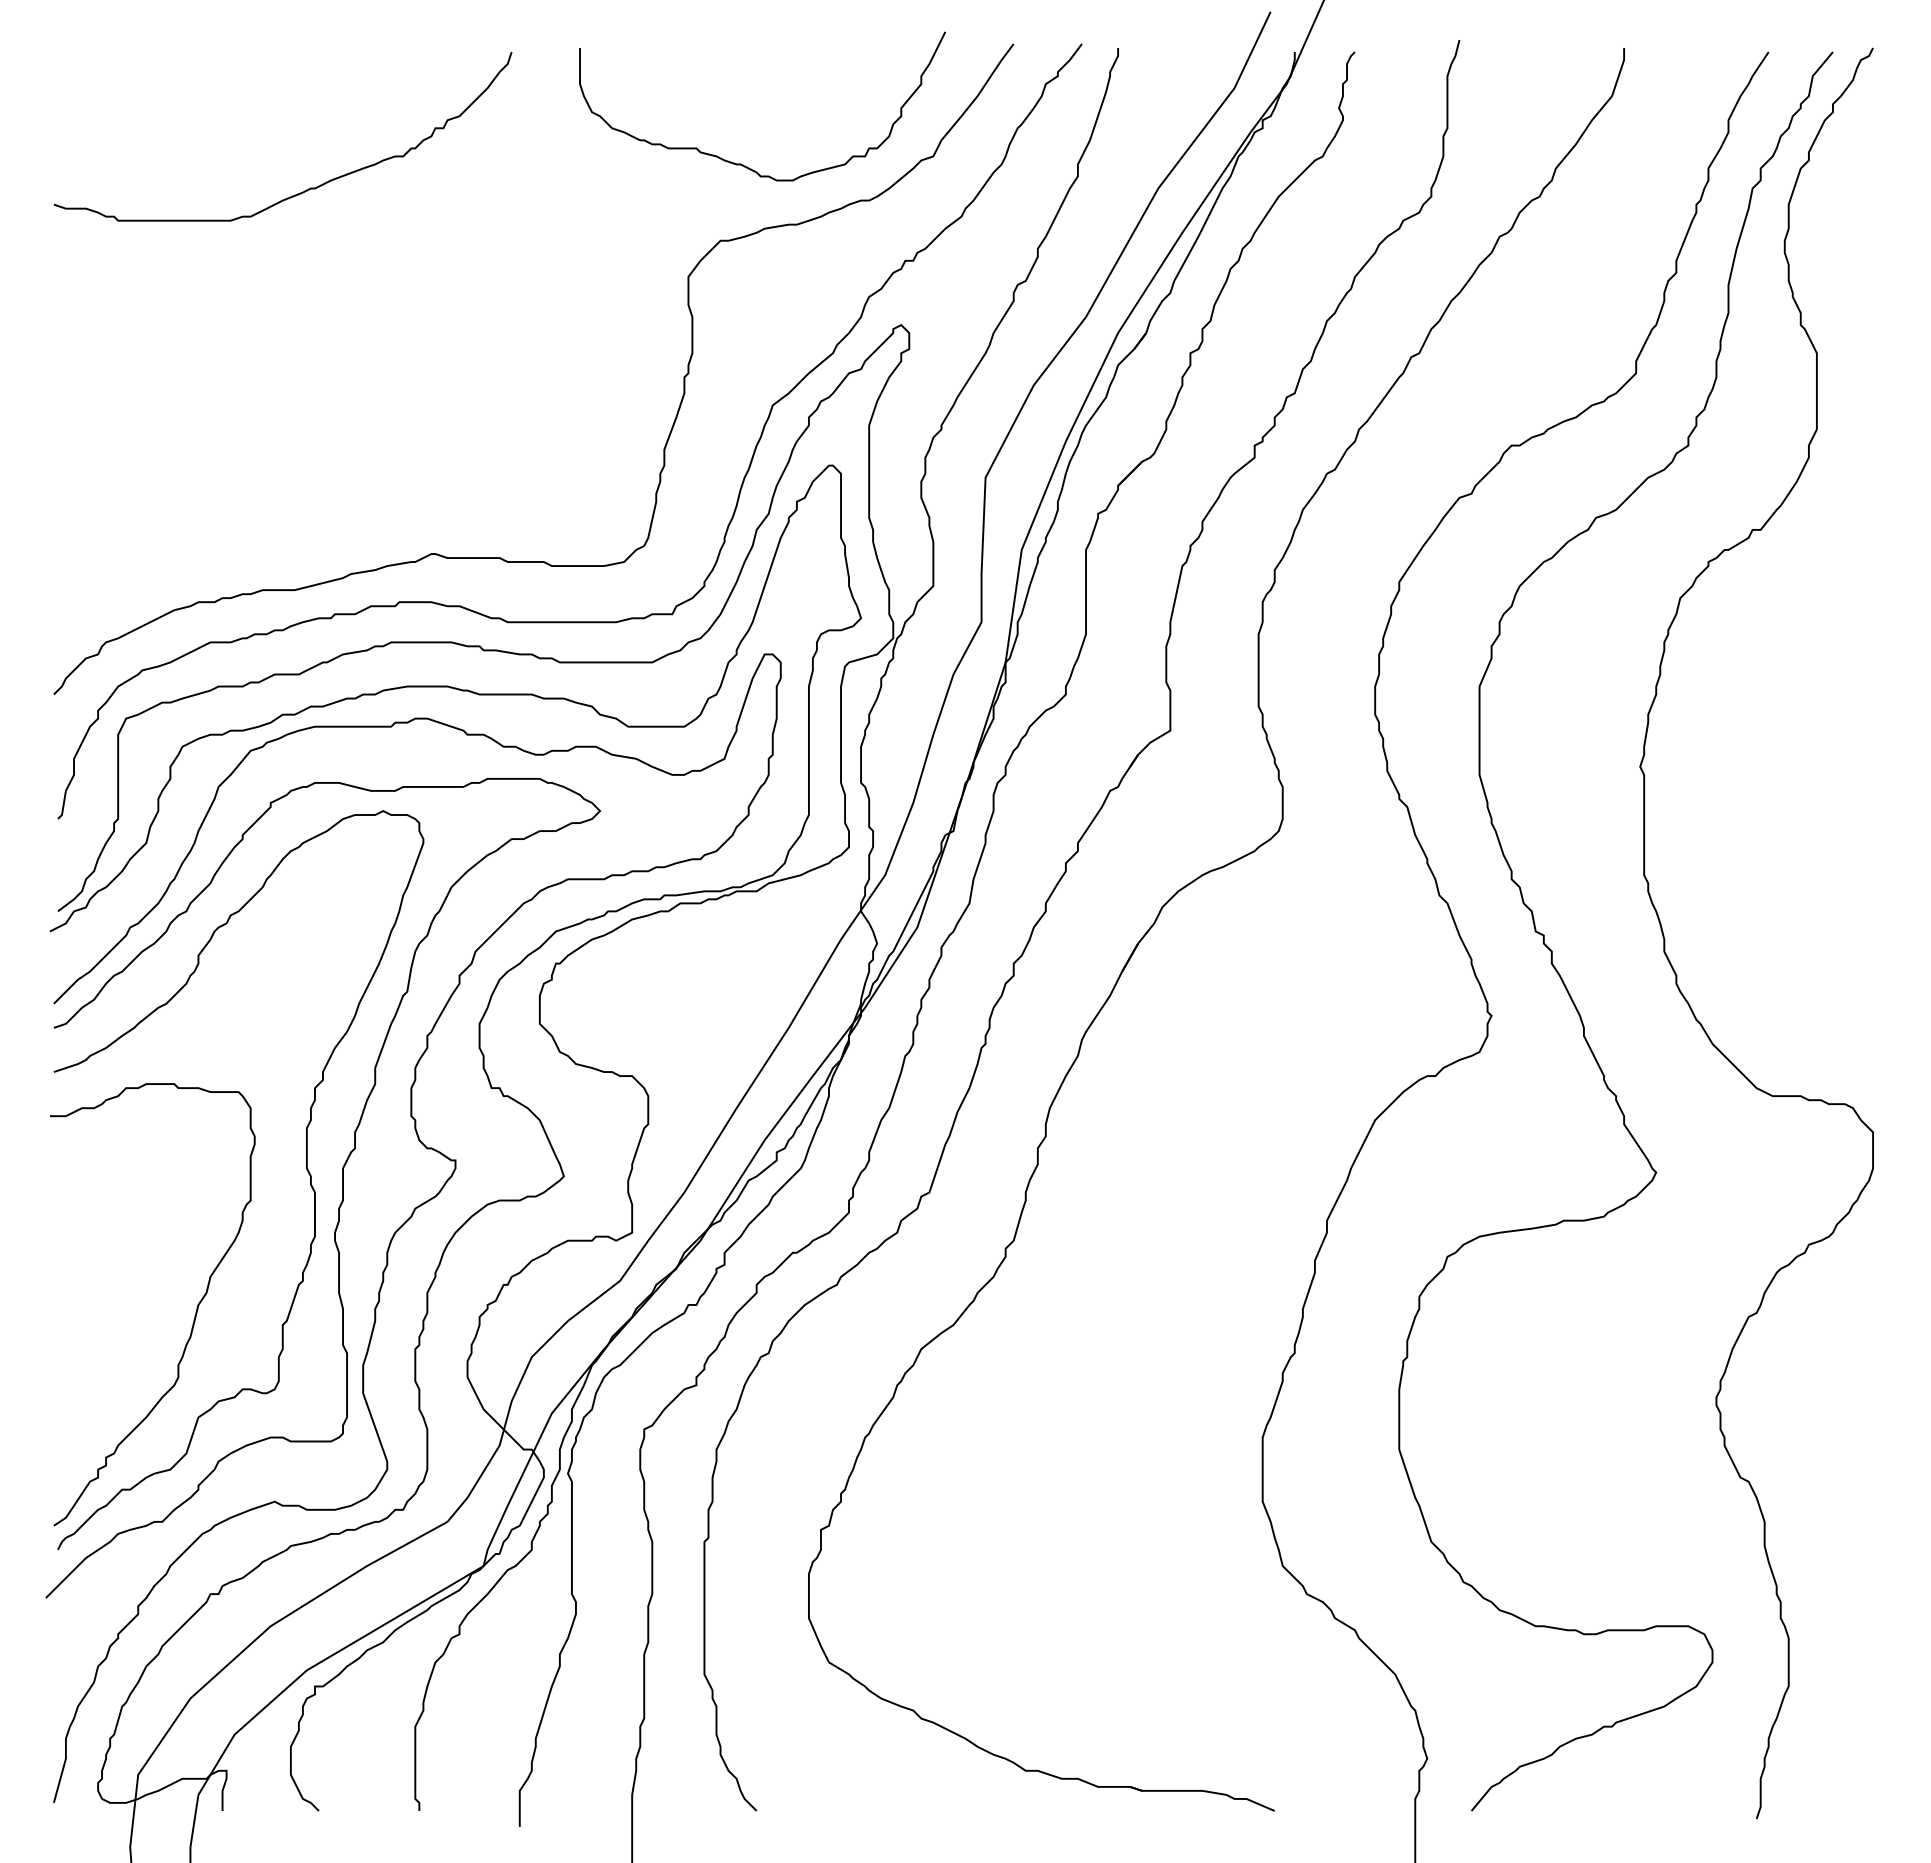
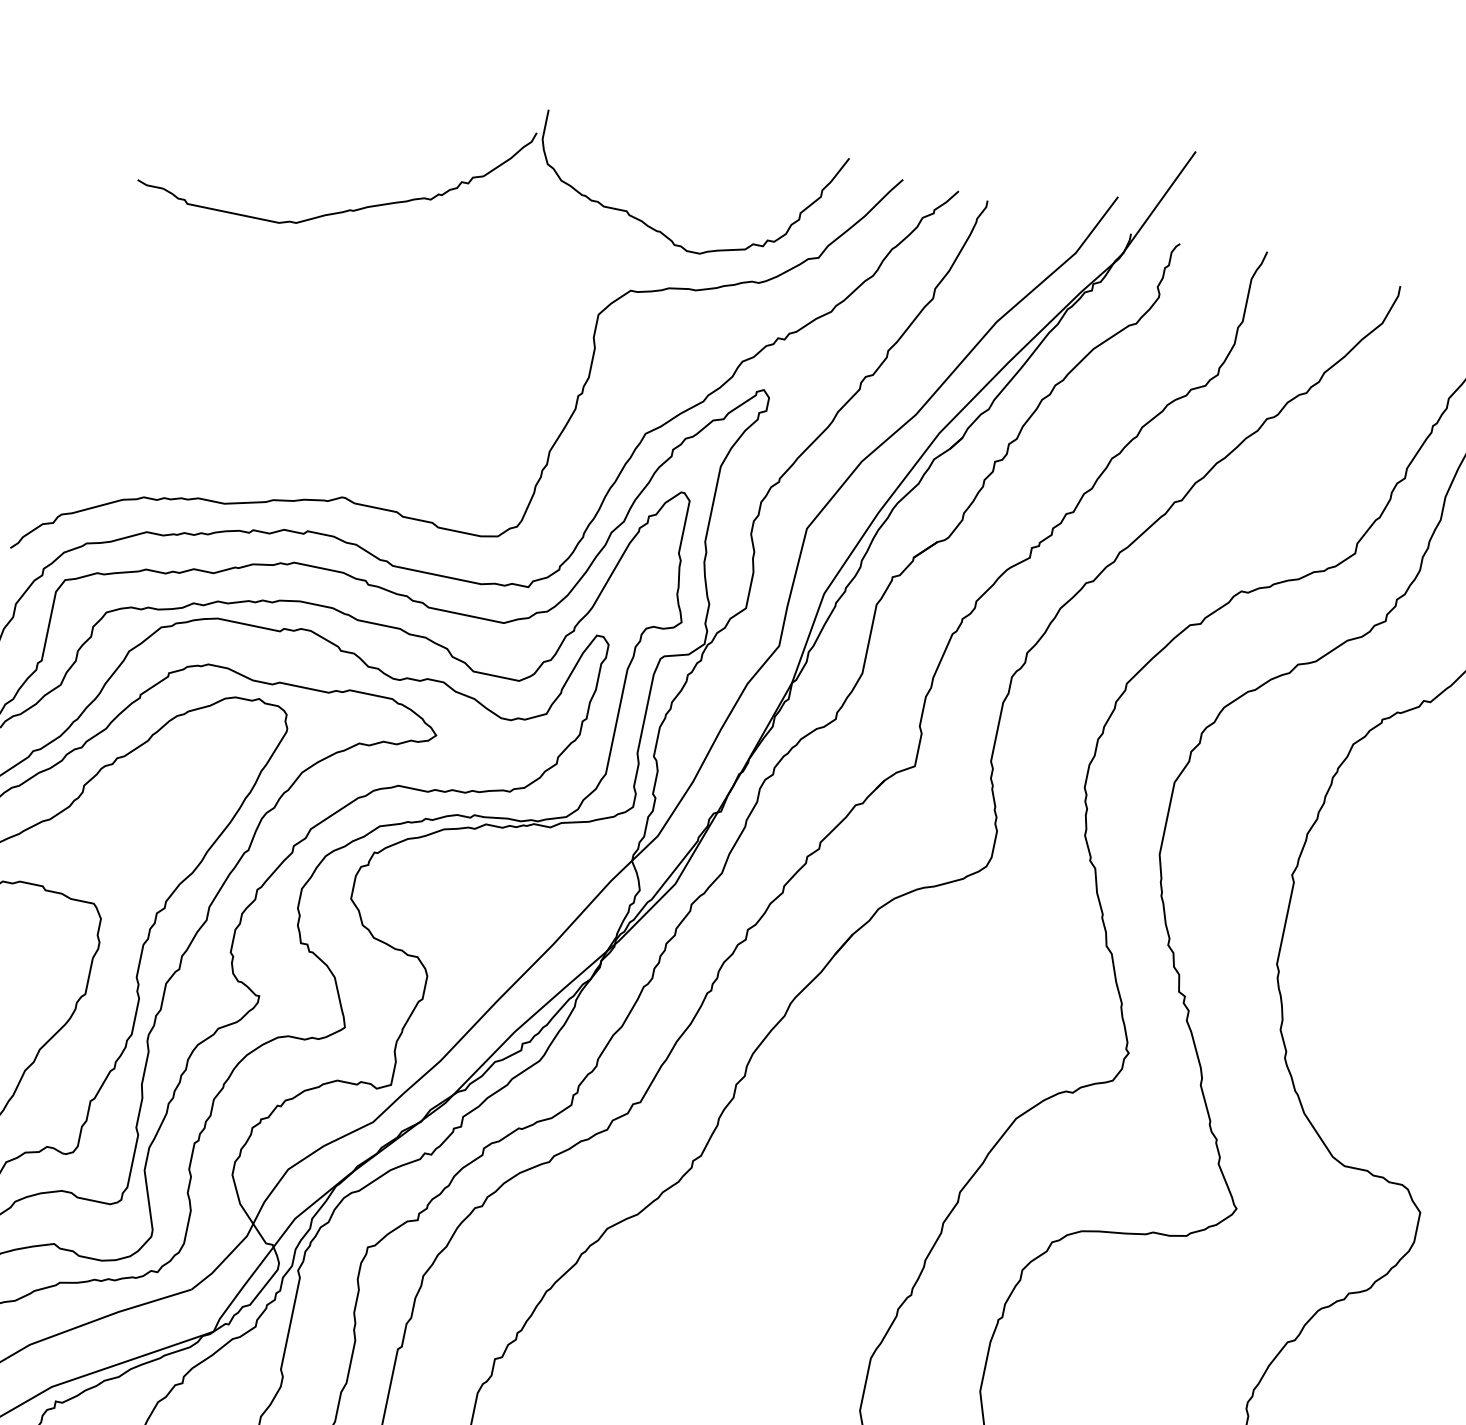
curve: (308, 188) -> (348, 209), moved

